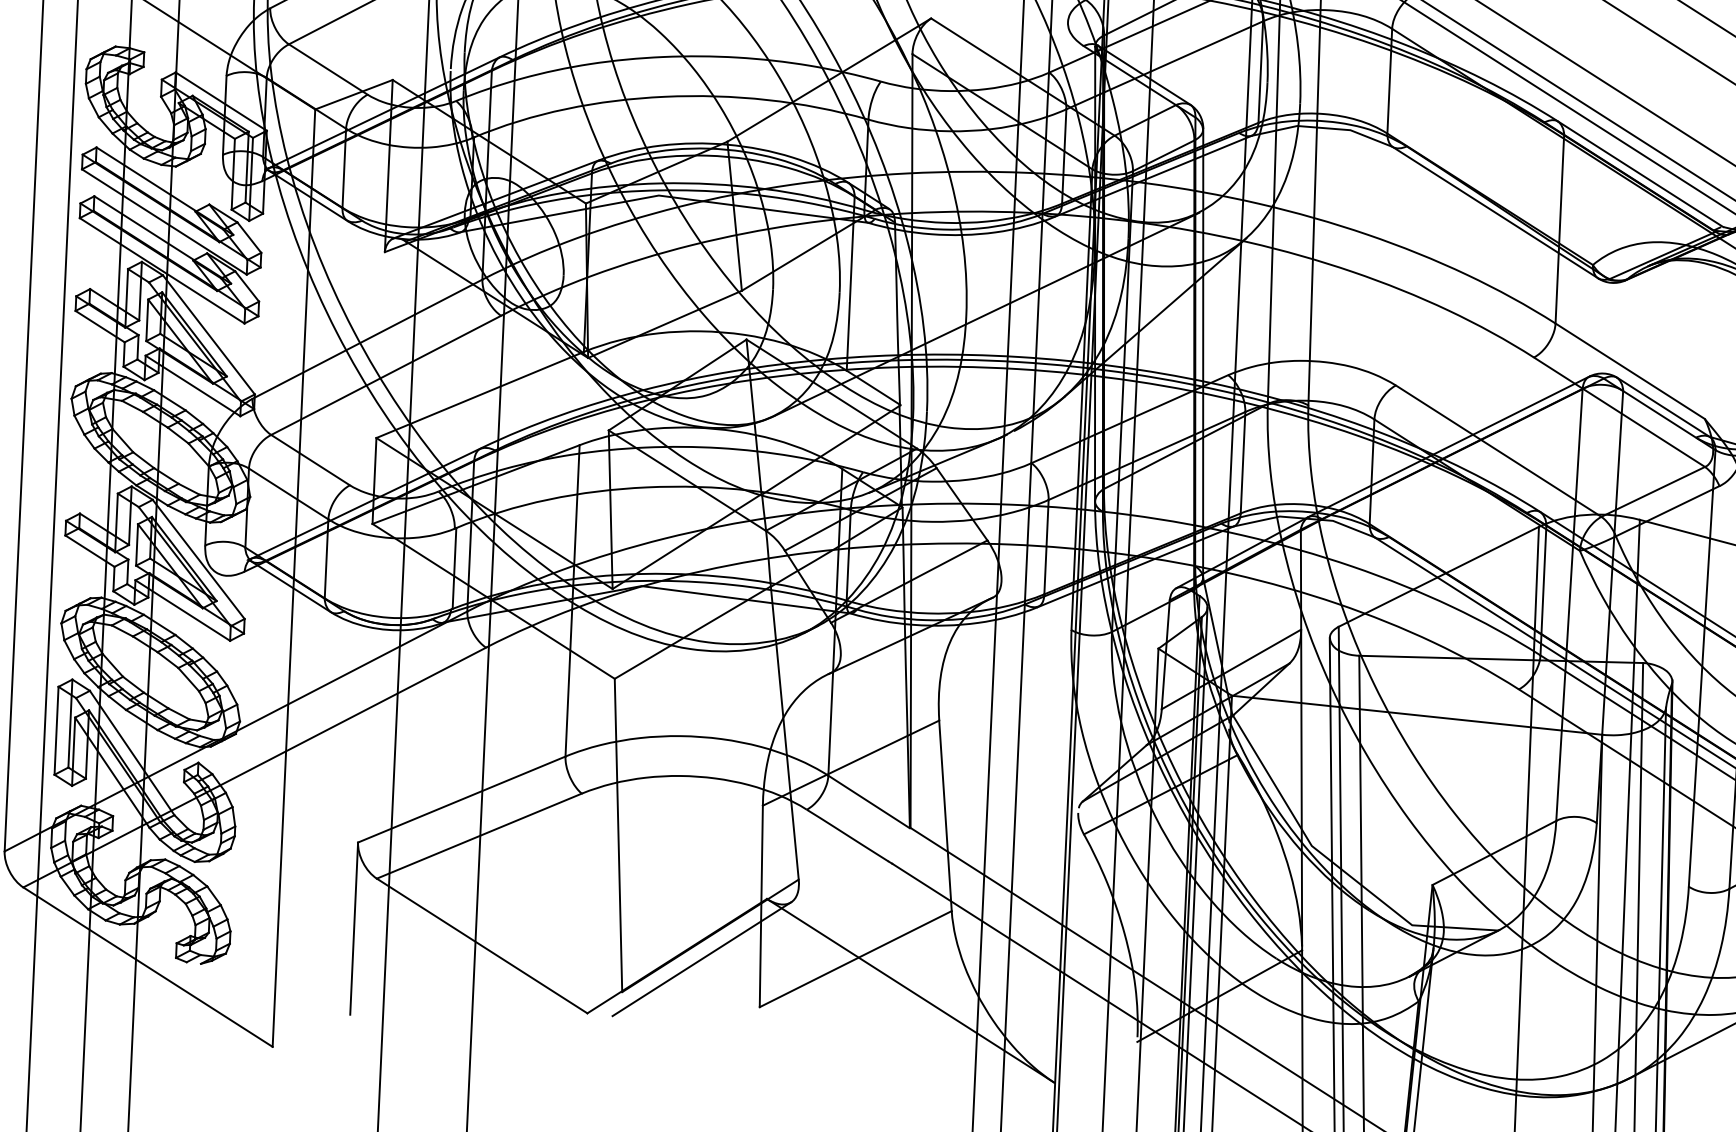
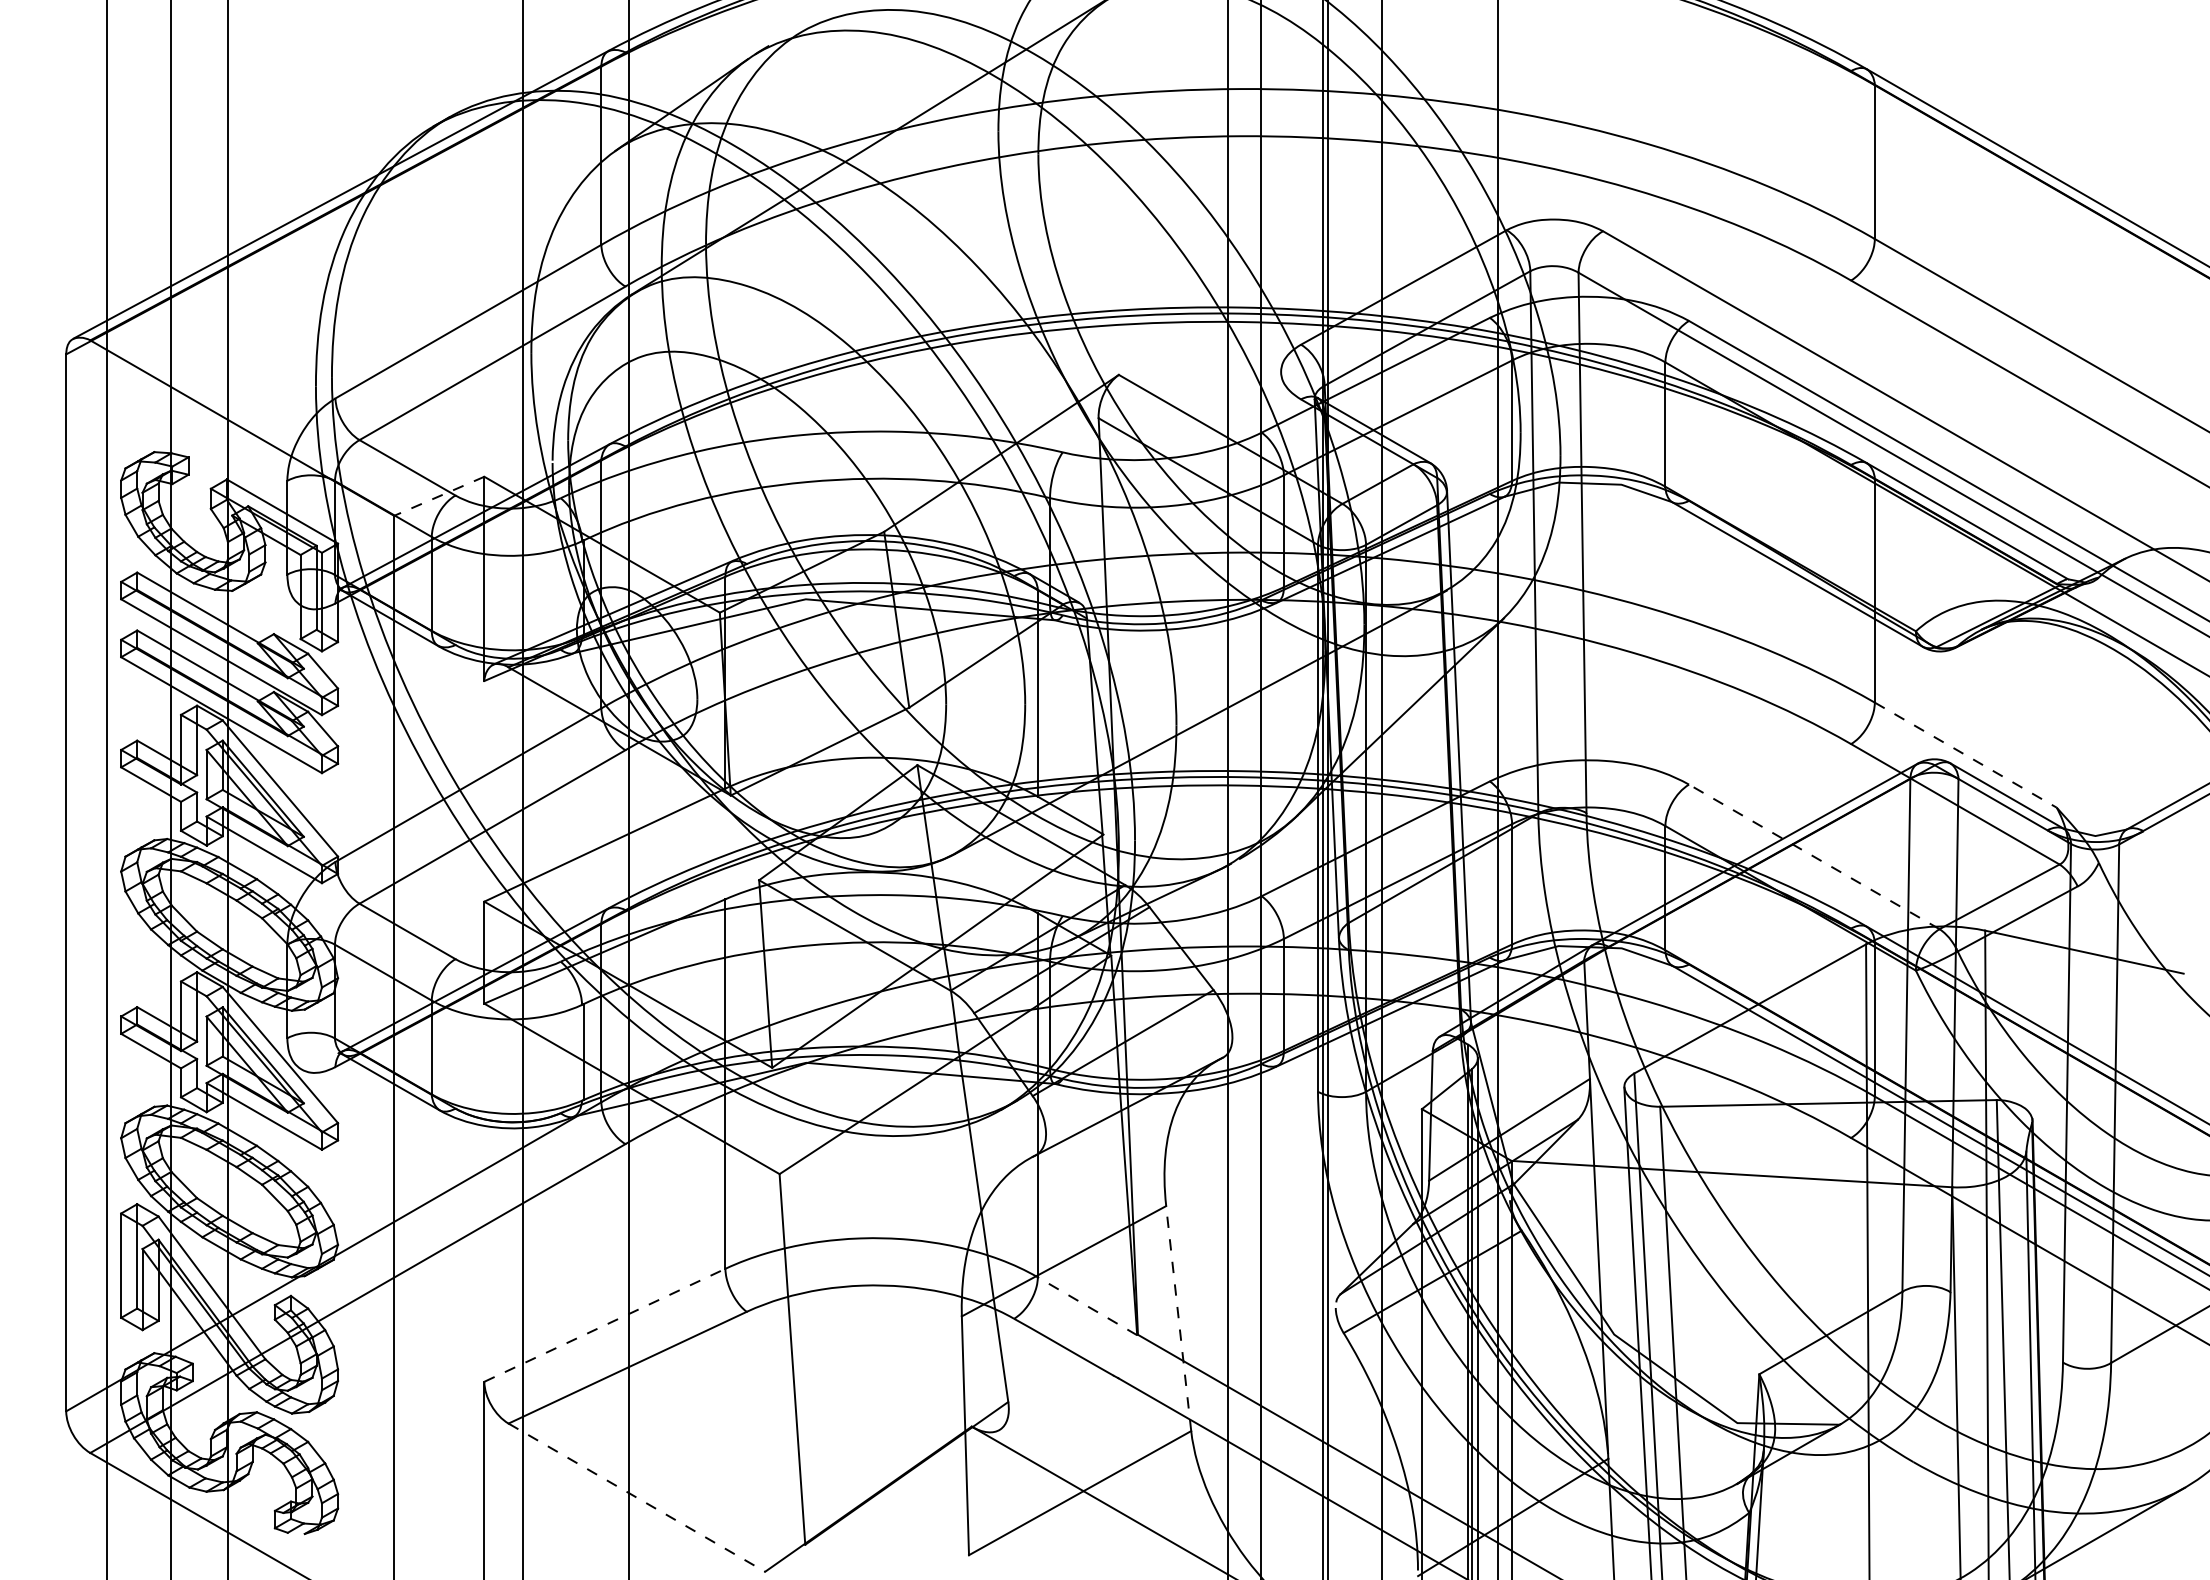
line: (353, 94) -> (438, 496), solid -> dashed
line: (1630, 371) -> (1966, 755), solid -> dashed
line: (1498, 450) -> (1814, 856), solid -> dashed
line: (462, 799) -> (605, 1325), solid -> dashed
line: (869, 802) -> (1087, 1306), solid -> dashed
line: (945, 815) -> (1178, 1318), solid -> dashed
line: (482, 945) -> (637, 1497), solid -> dashed
line: (701, 959) -> (897, 1501), removed

